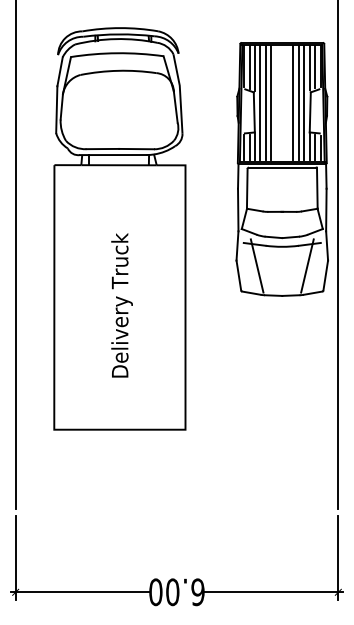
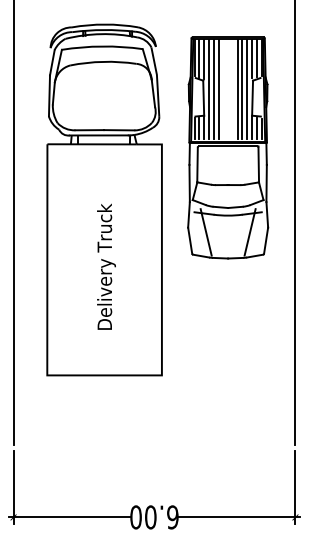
part: (281, 169) -> (227, 148), moved

